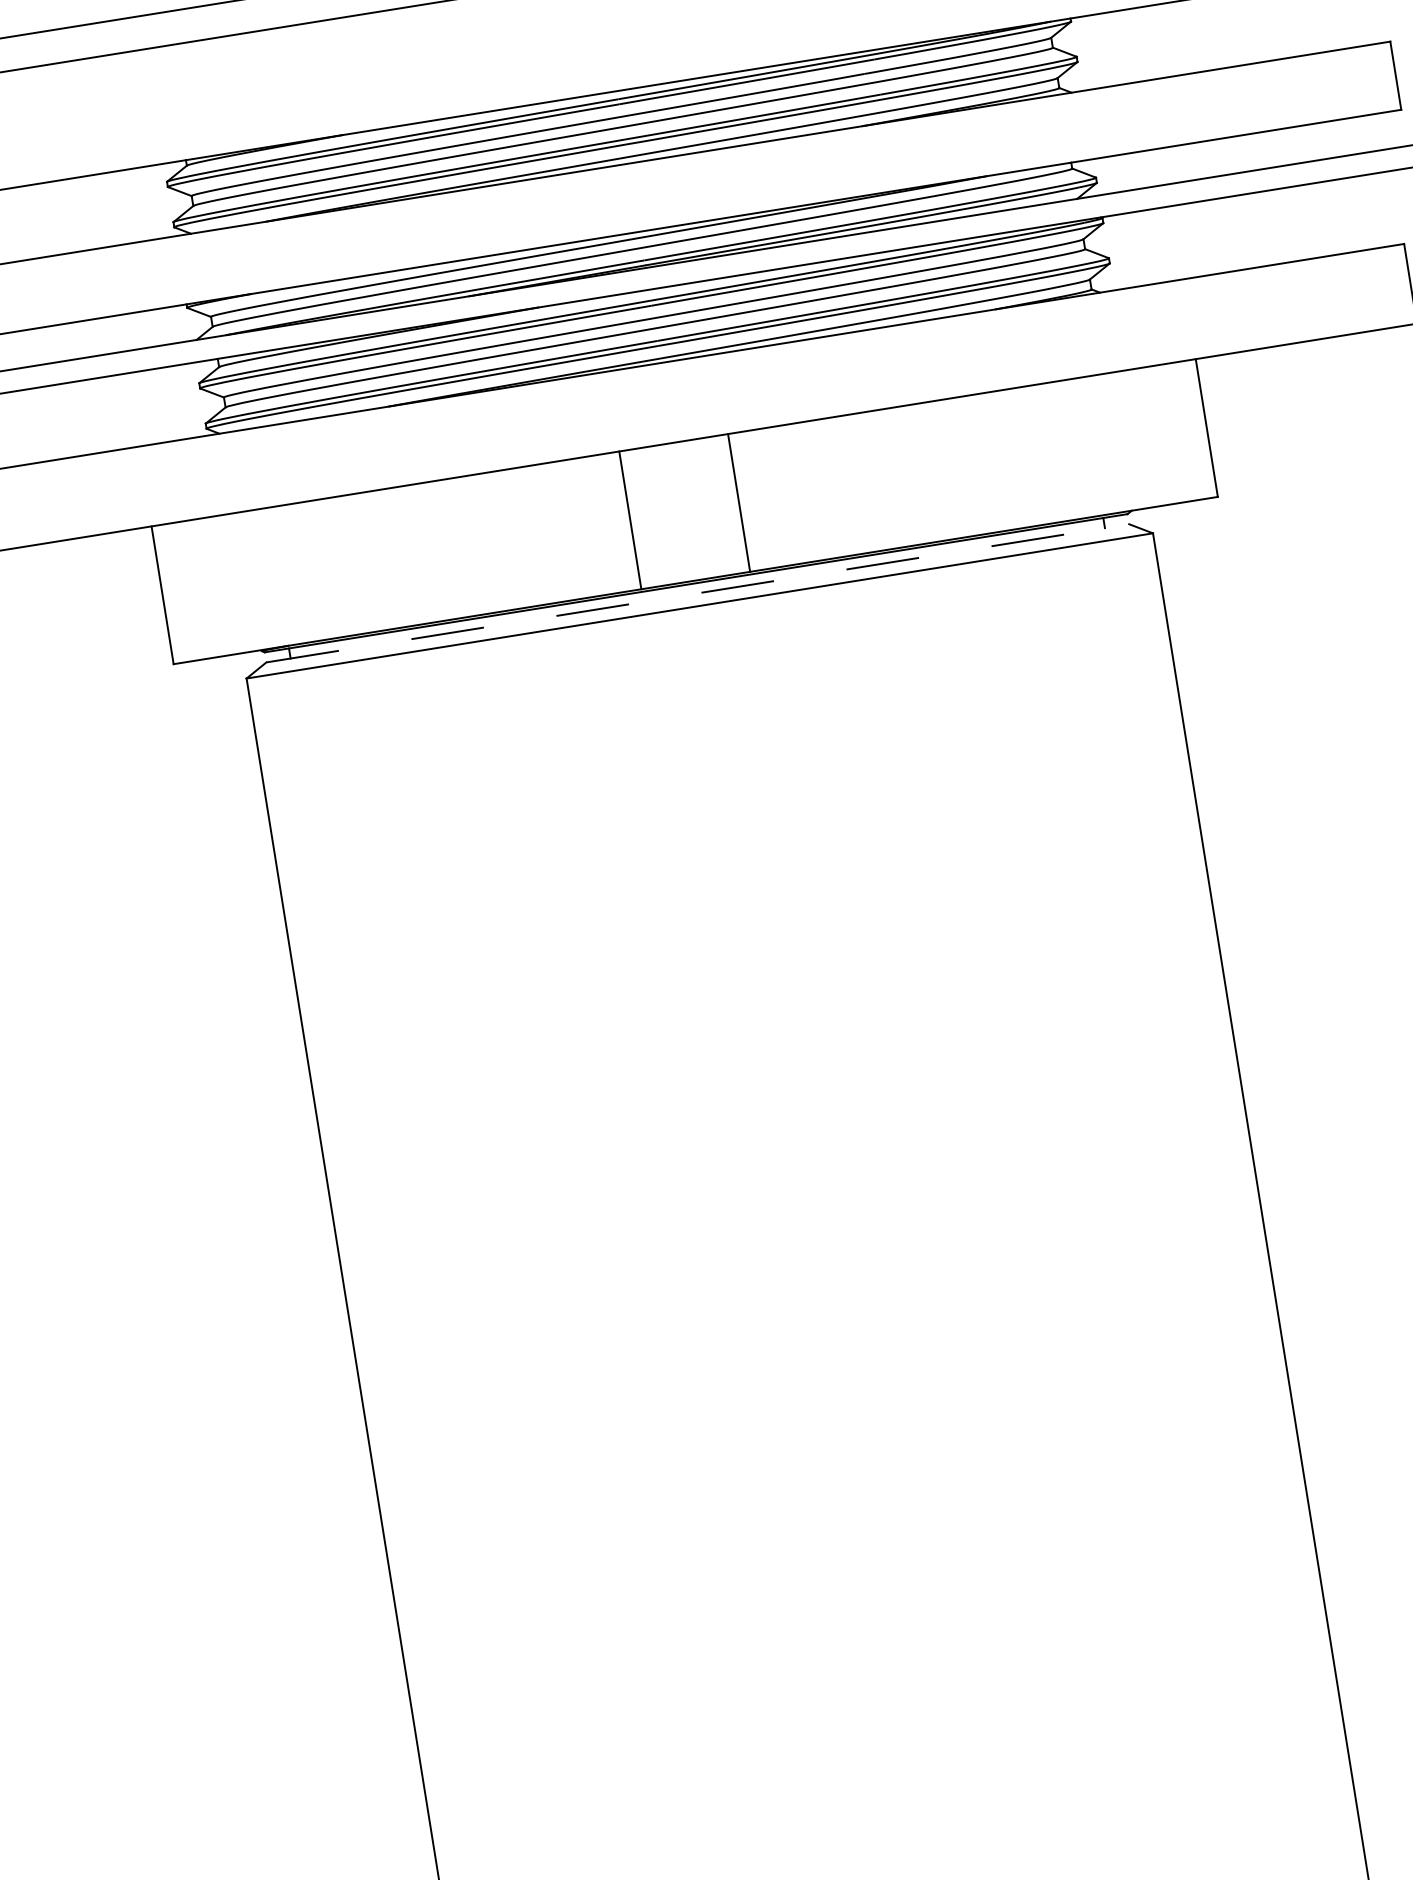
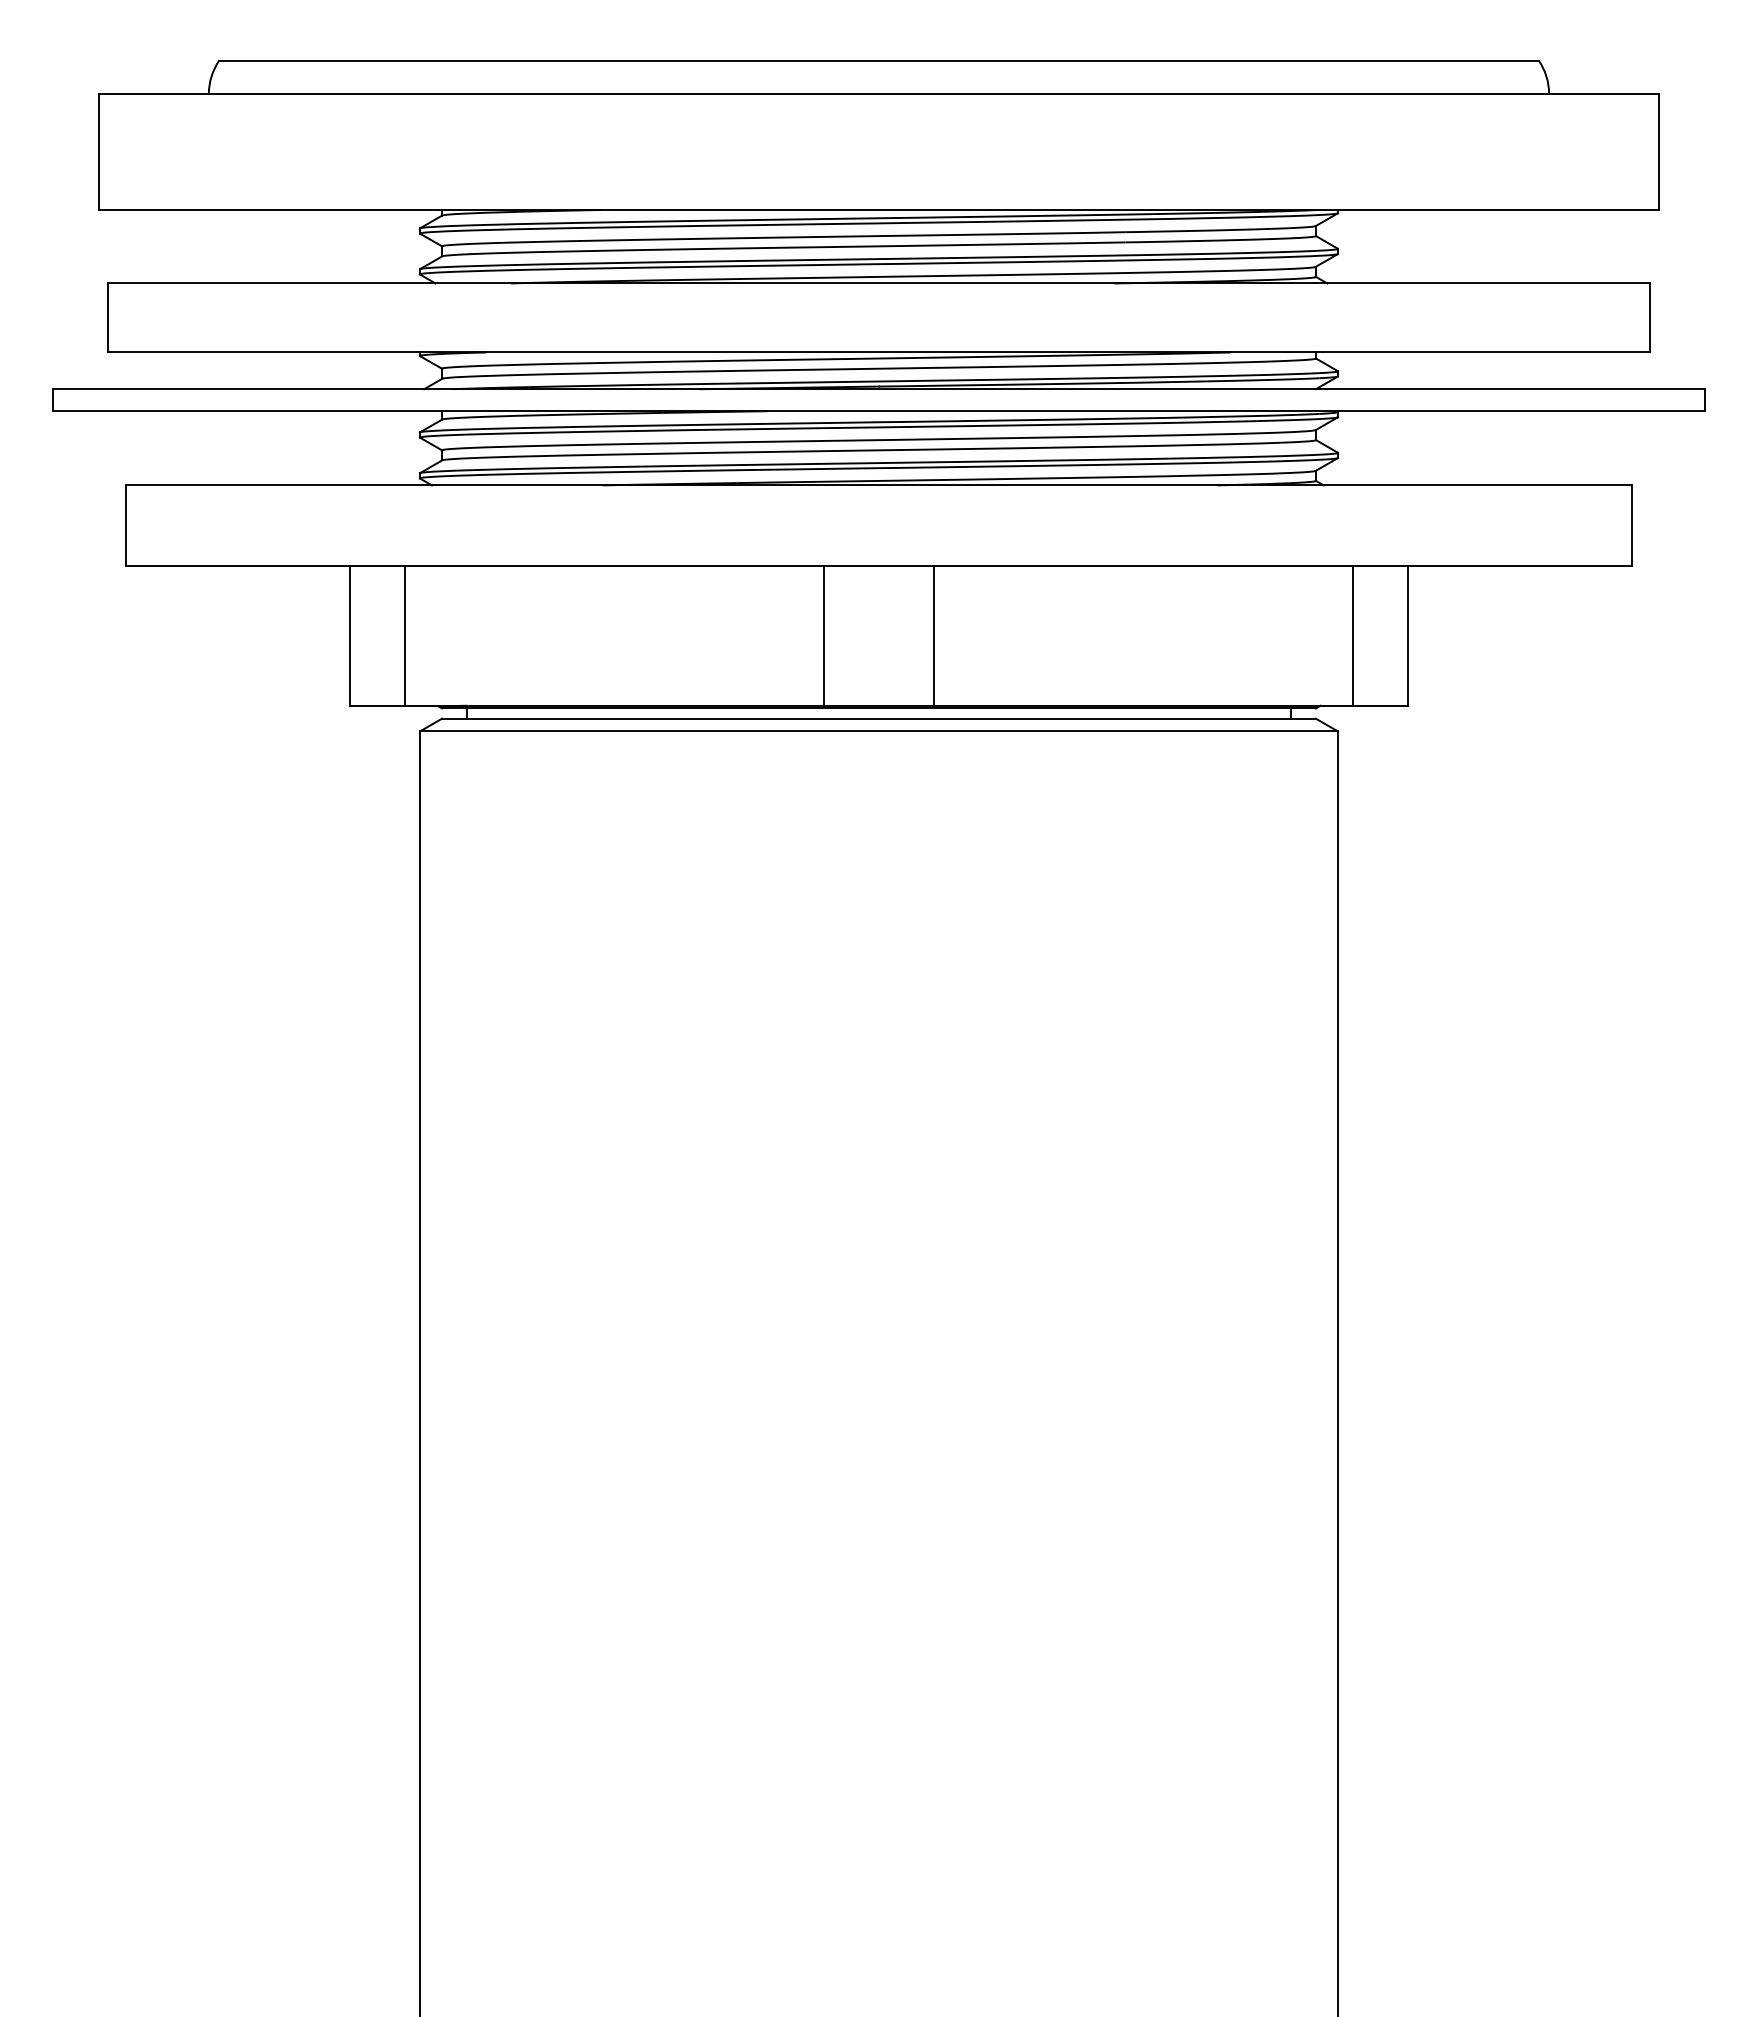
line: (1152, 436) -> (1352, 635), added
line: (217, 586) -> (405, 635), added
line: (697, 593) -> (878, 718), dashed -> solid

